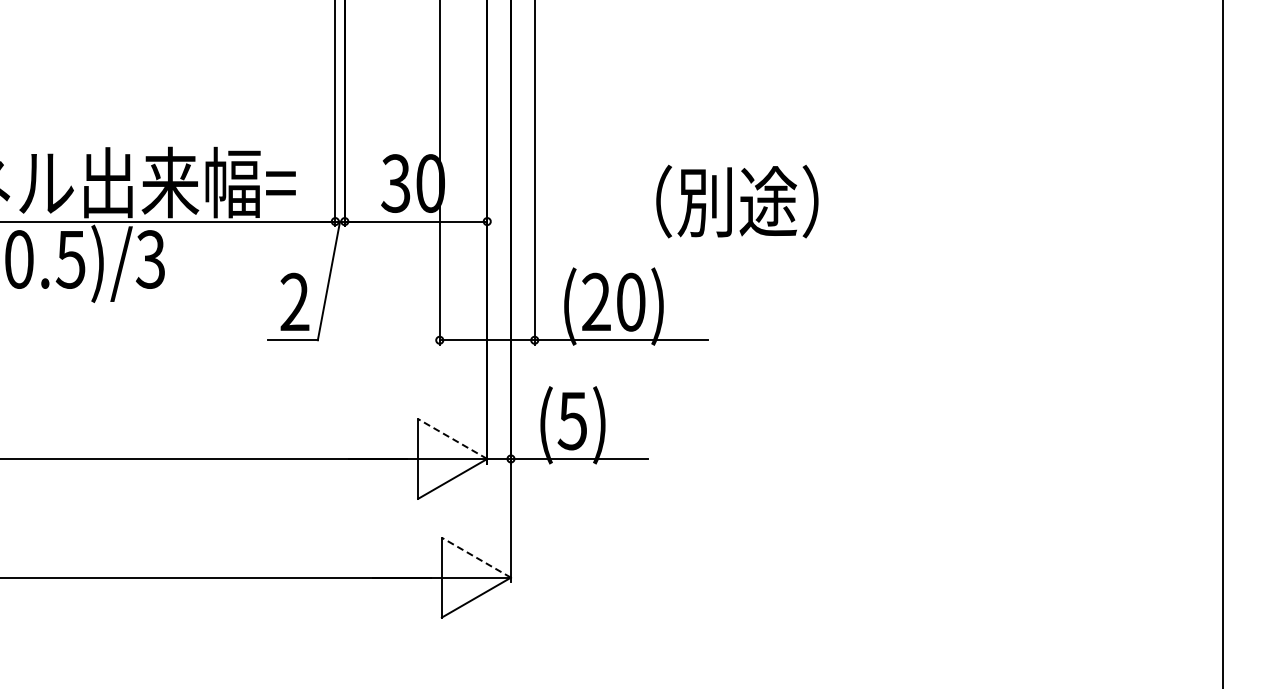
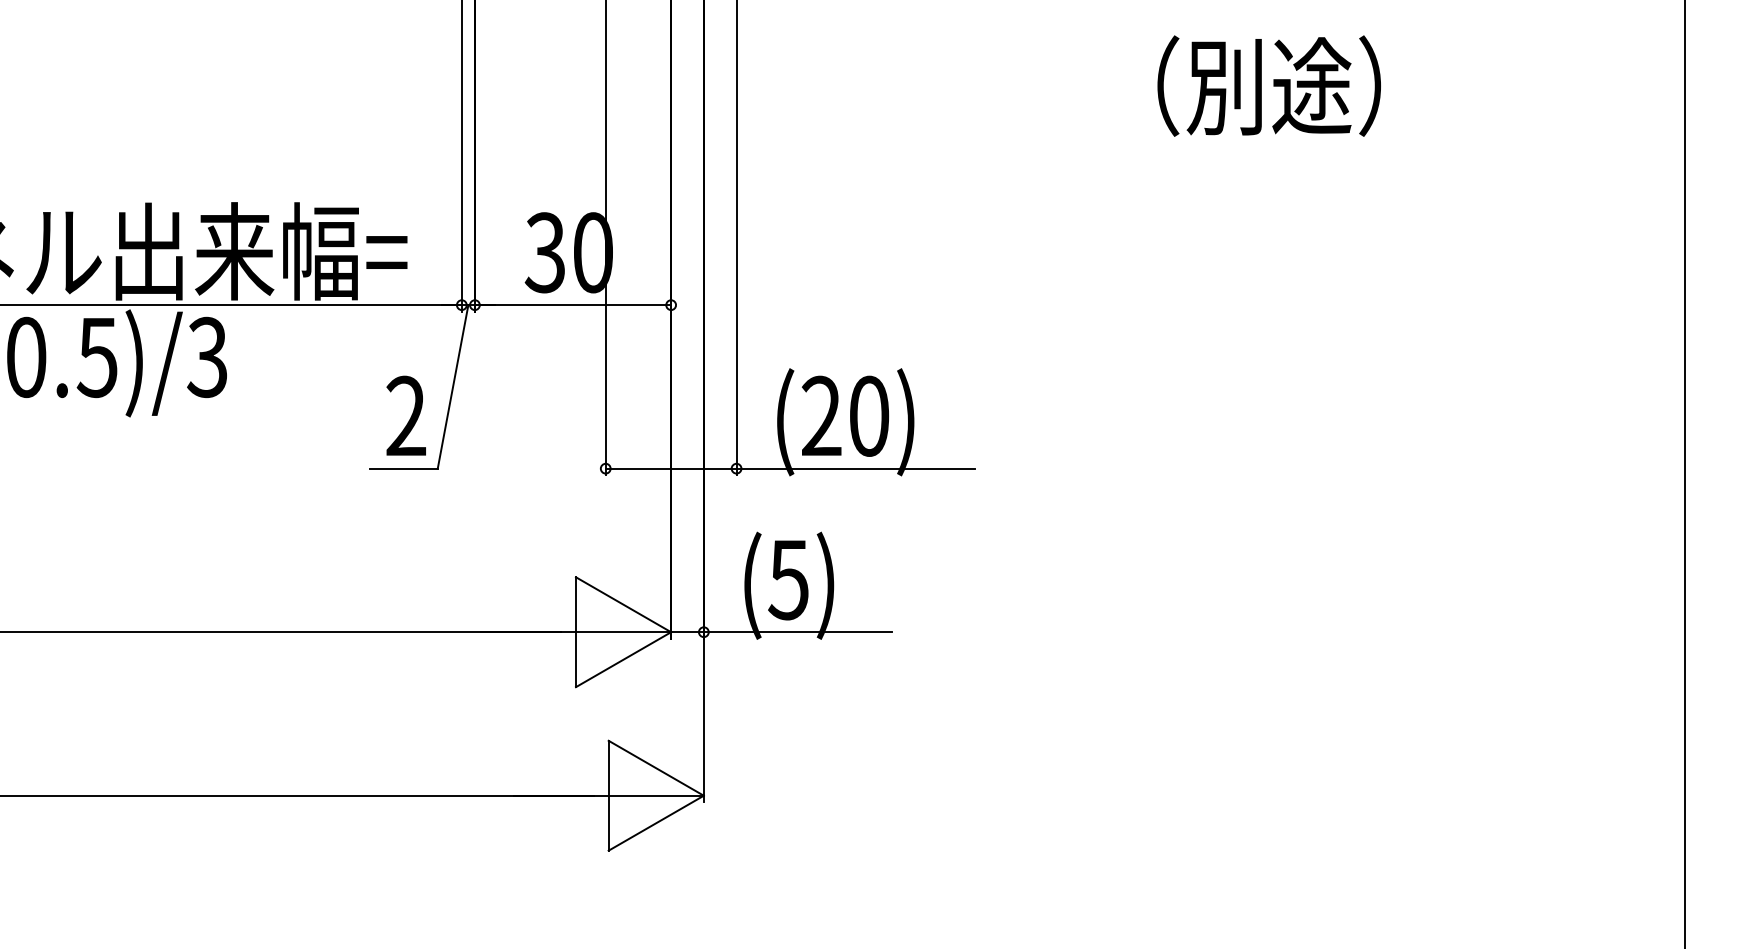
text: (737, 201) -> (1269, 85), moved
line: (452, 439) -> (623, 605), dashed -> solid
line: (476, 557) -> (656, 767), dashed -> solid

